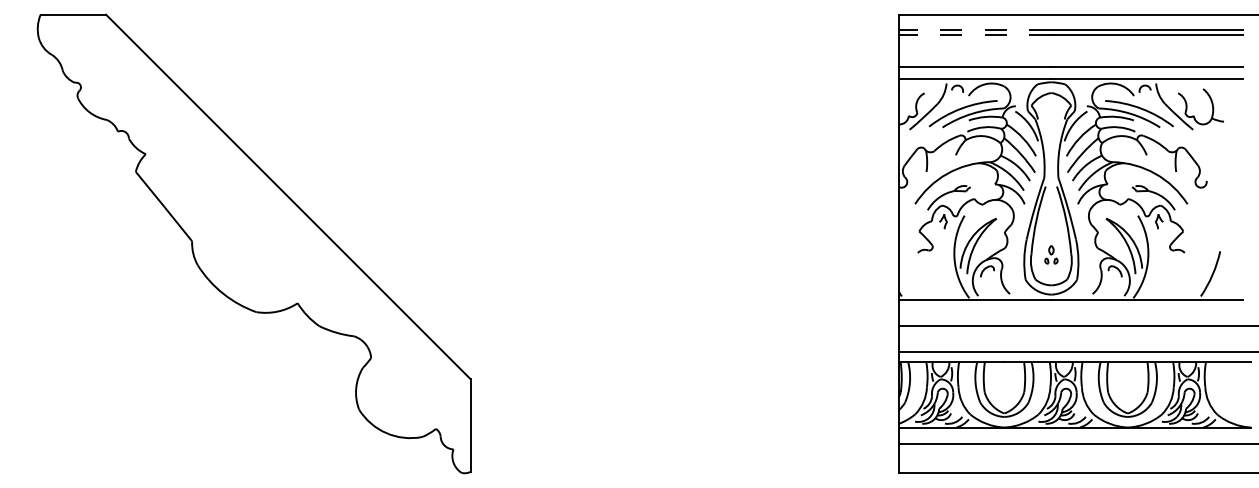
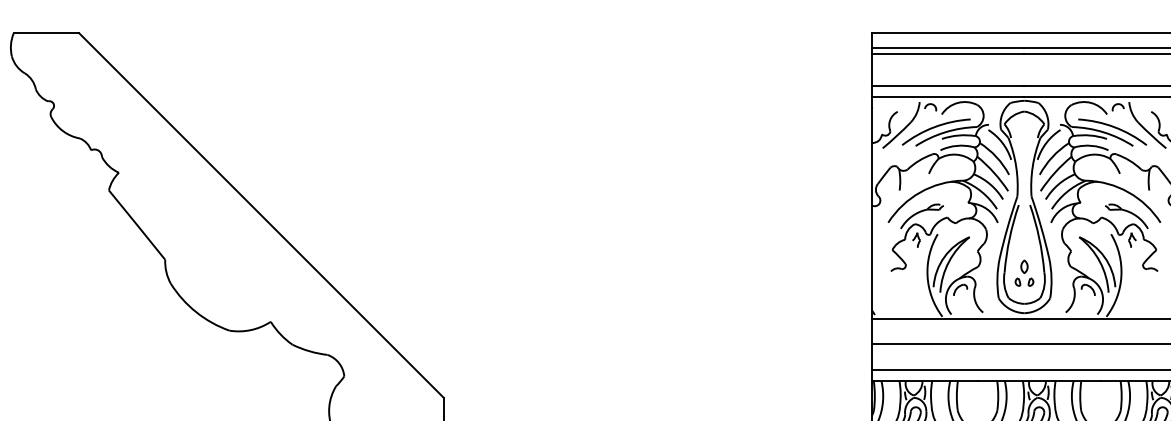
line: (974, 29) -> (947, 48), dashed -> solid
line: (974, 35) -> (947, 54), dashed -> solid
part: (1051, 254) -> (1024, 273), size x1.43

